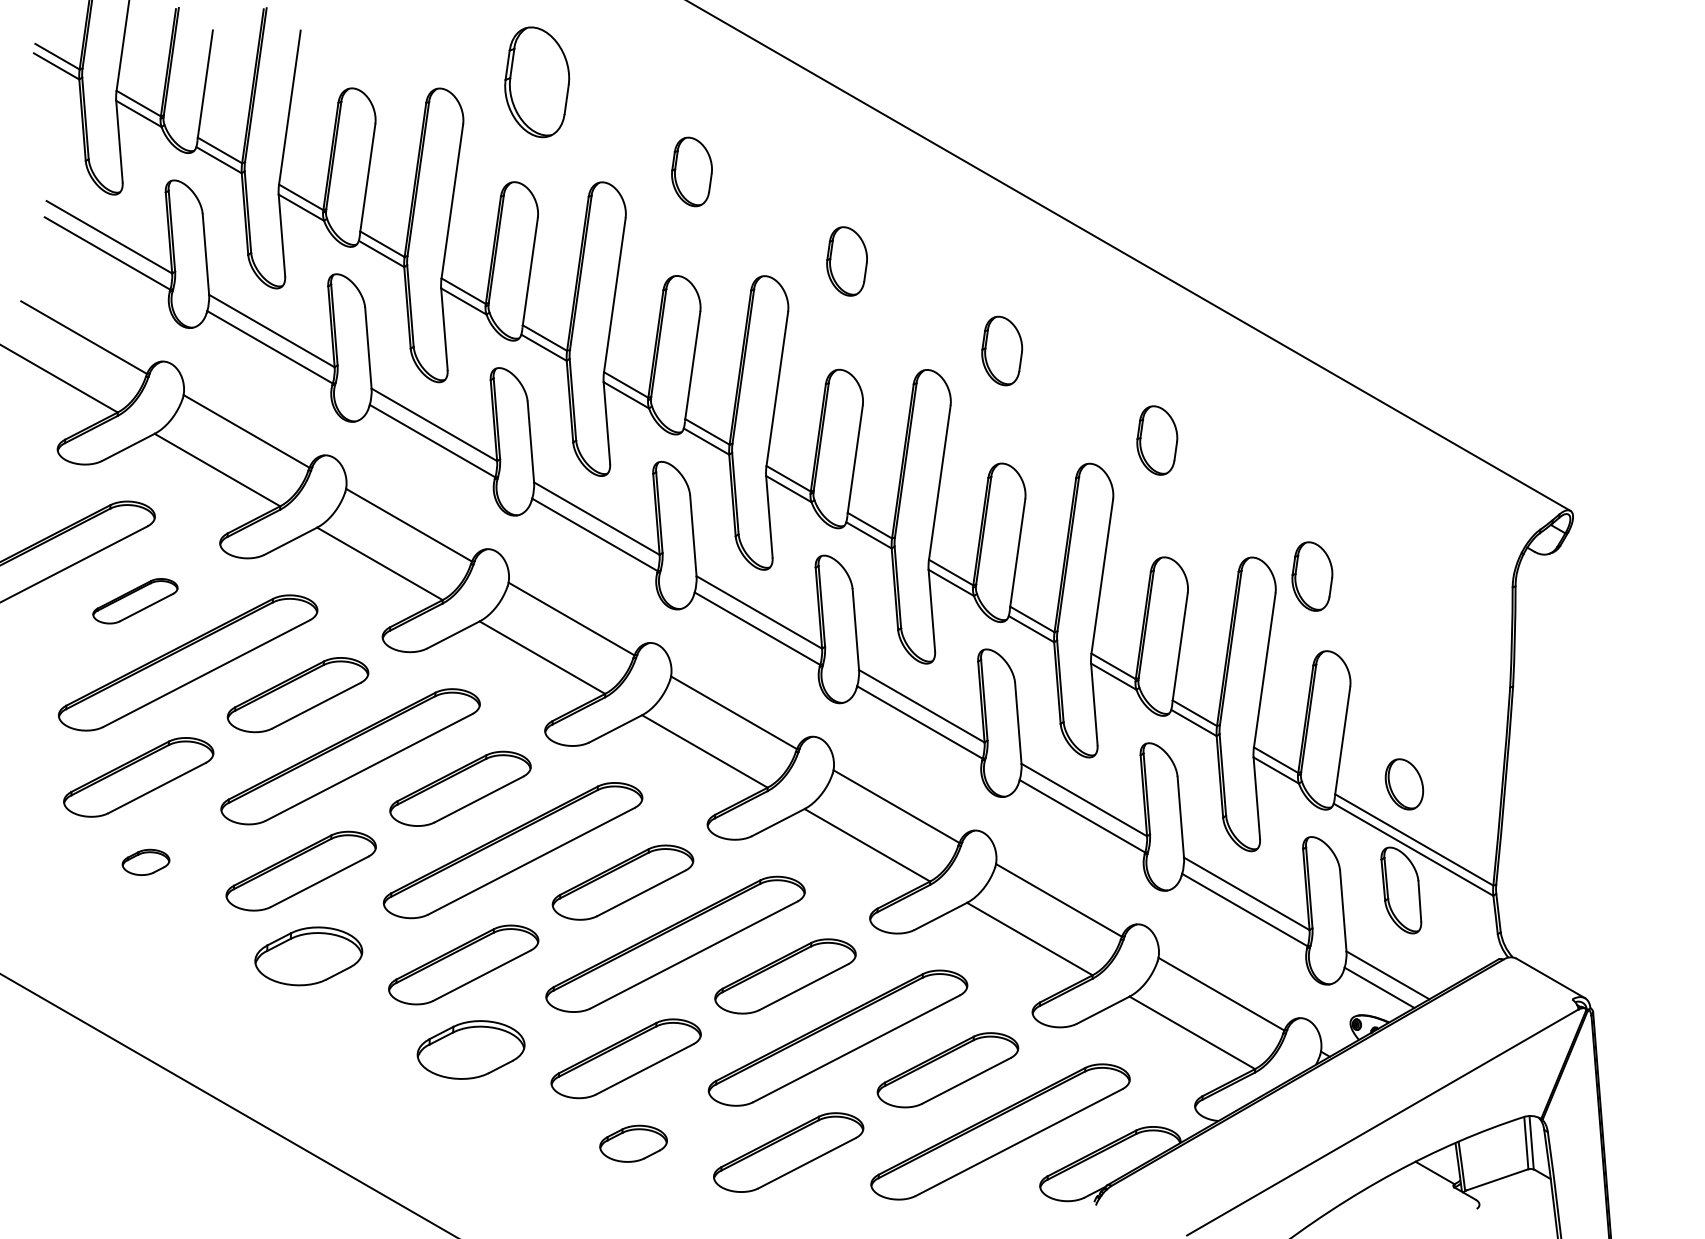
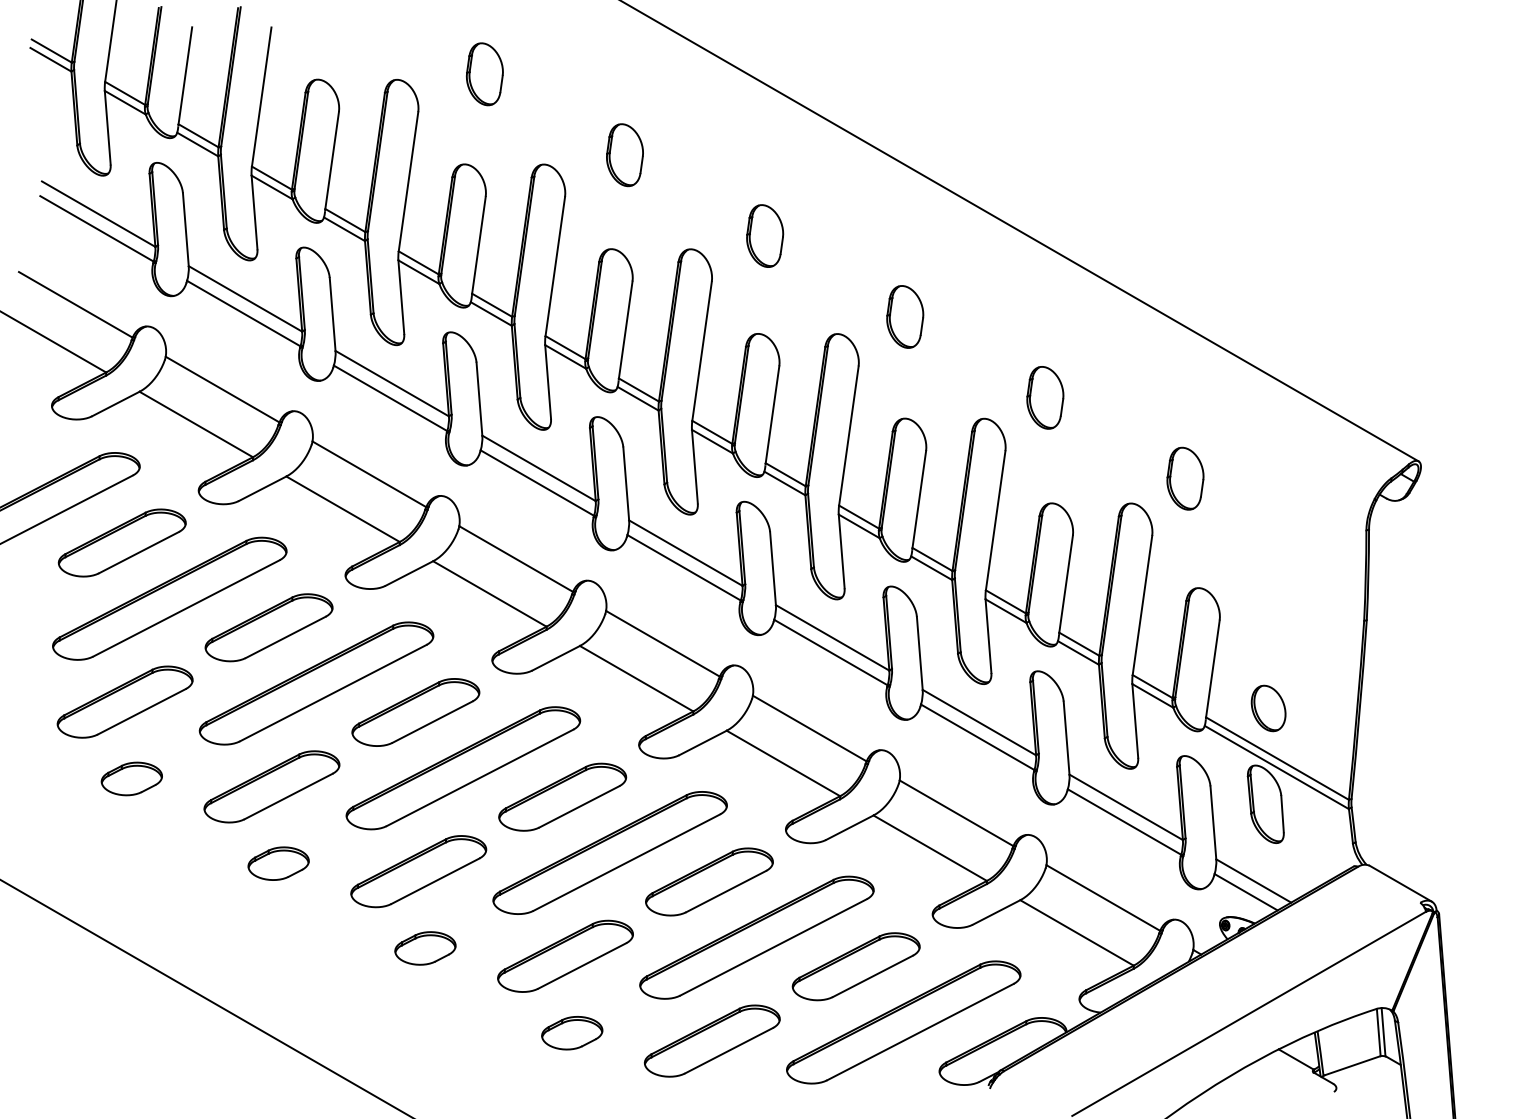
part: (536, 82) -> (484, 74), size x0.62
part: (1312, 576) -> (1185, 478), moved
part: (134, 600) -> (121, 542), size x1.67
part: (145, 861) -> (131, 778), size x1.43
part: (308, 955) -> (278, 863), size x0.62
part: (471, 1050) -> (425, 948), size x0.62

